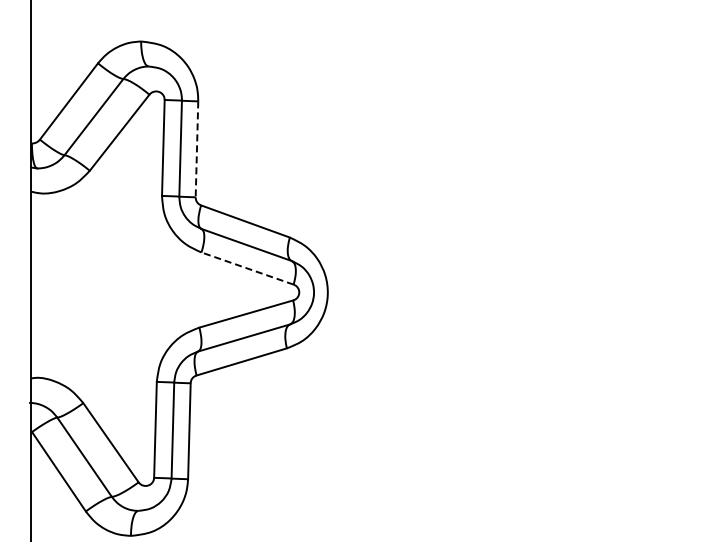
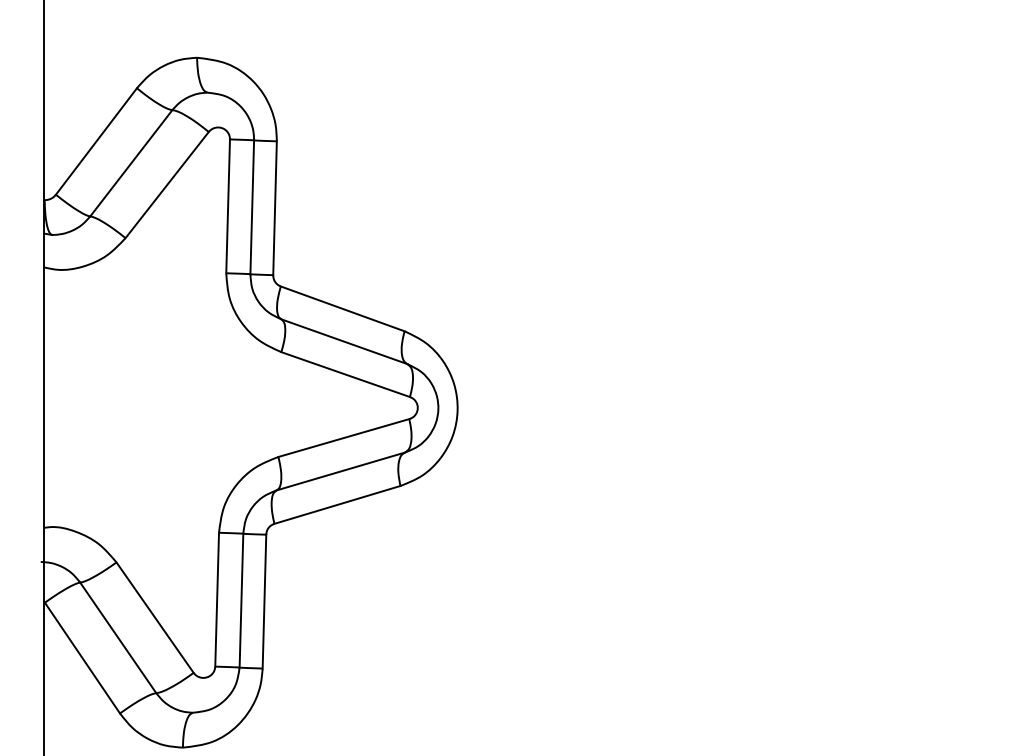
line: (196, 149) -> (274, 208), dashed -> solid
line: (247, 268) -> (345, 374), dashed -> solid

